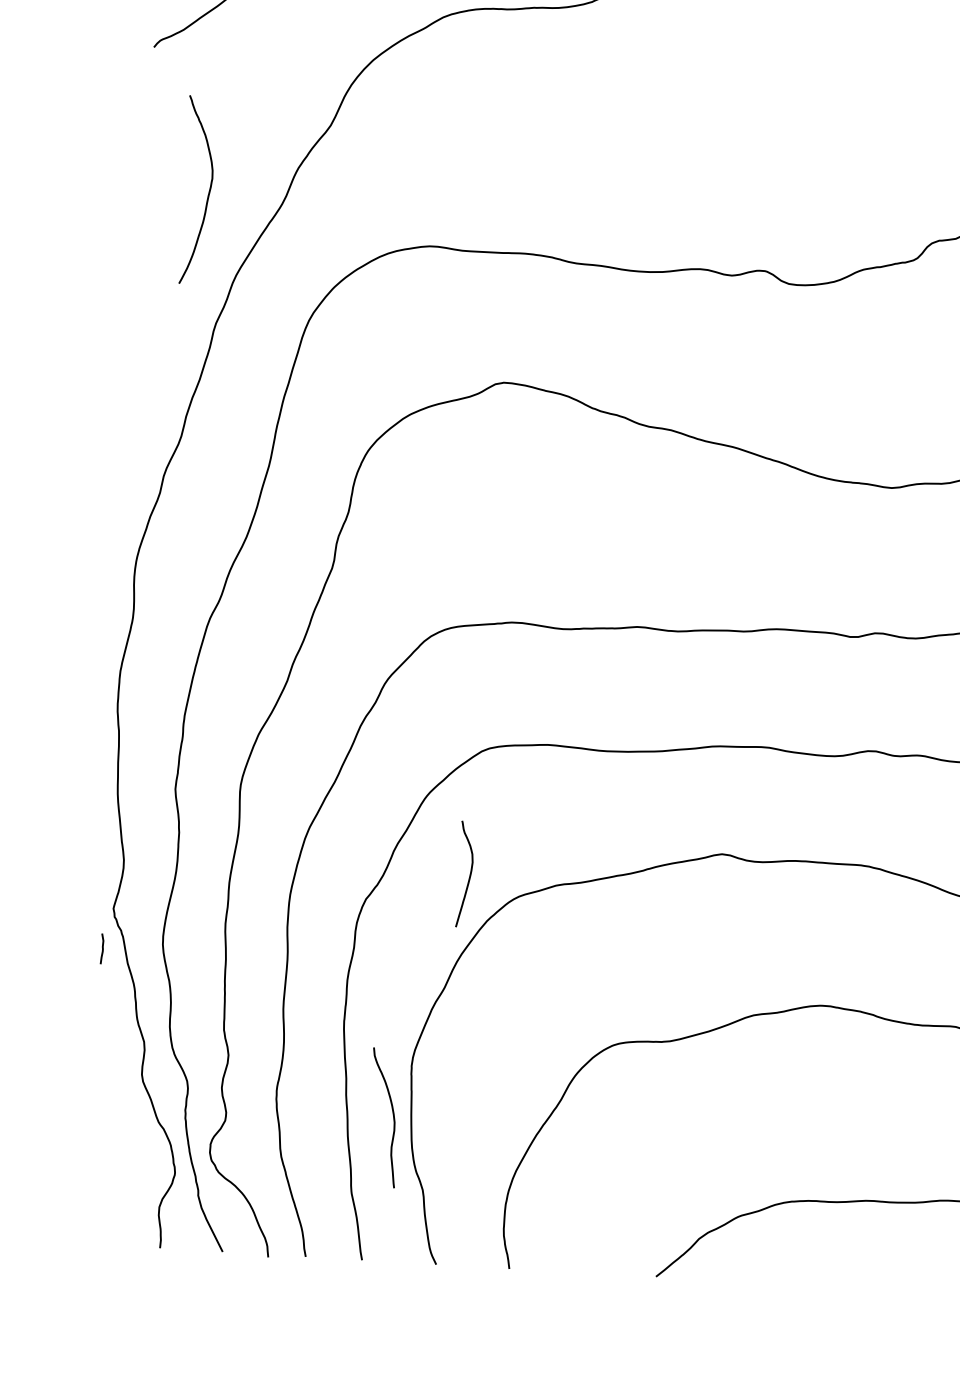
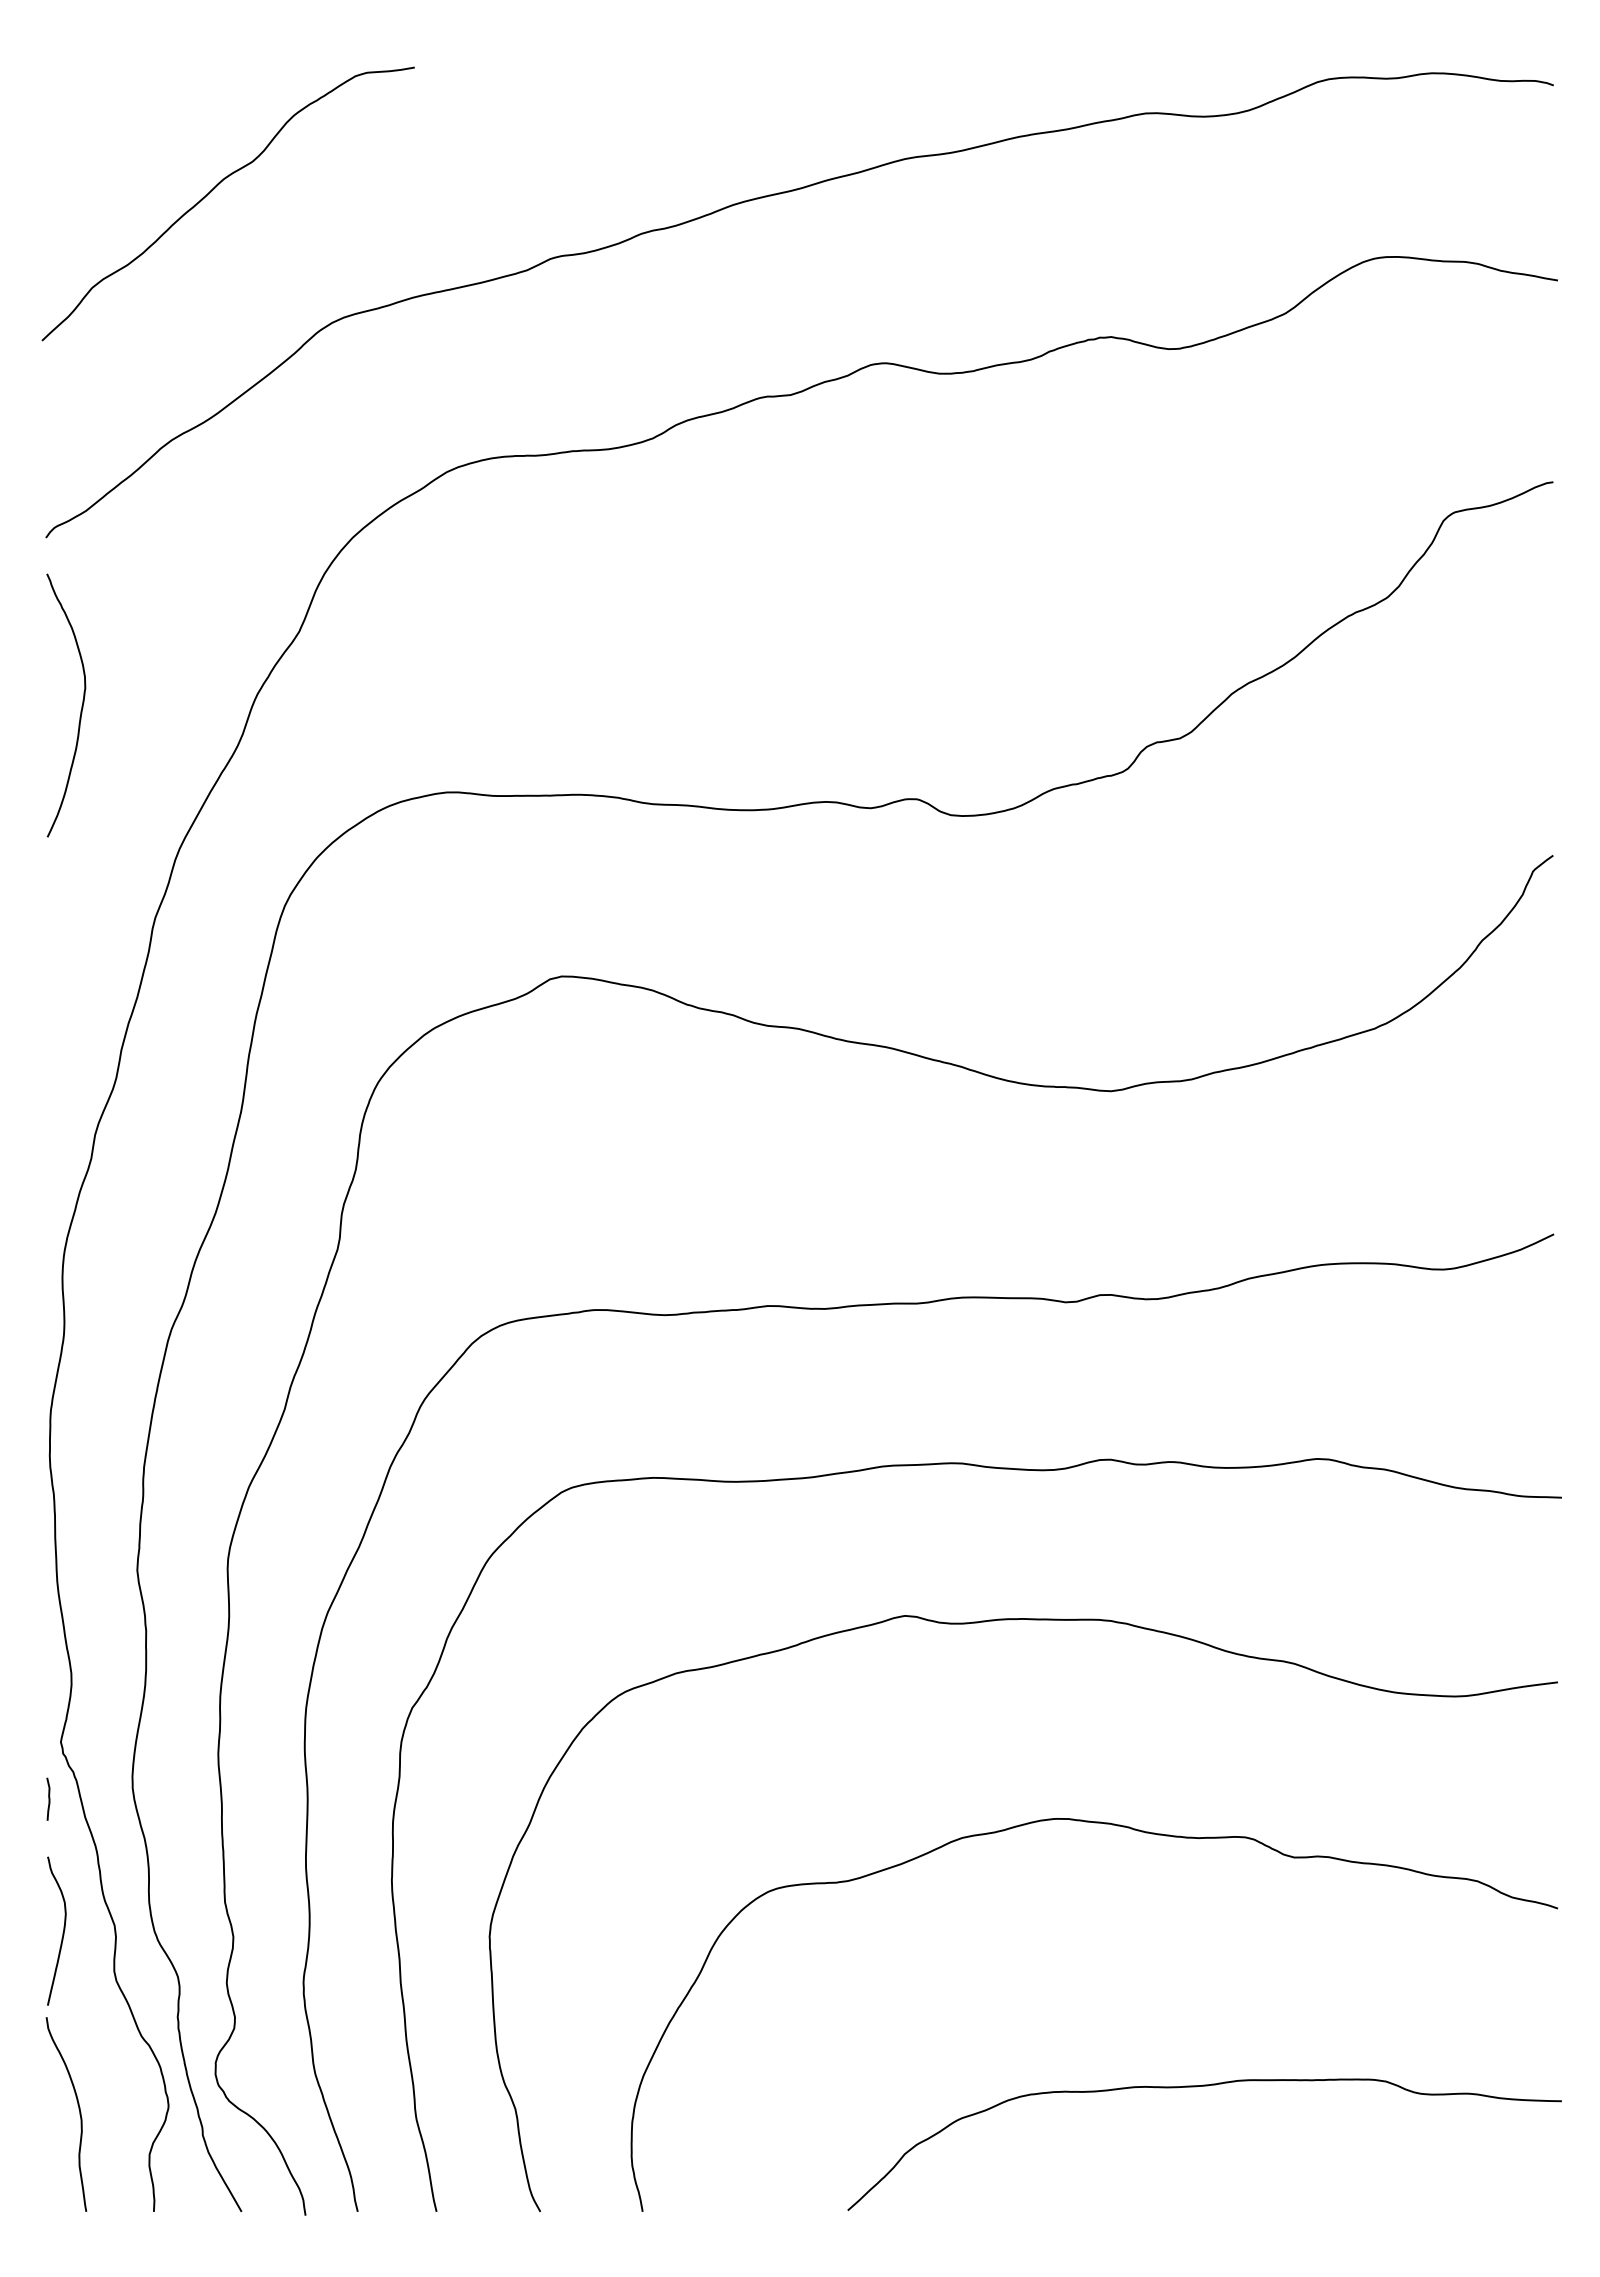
curve: (208, 194) -> (80, 710), moved
curve: (469, 875) -> (62, 1932), moved
curve: (392, 1114) -> (78, 2109), moved

